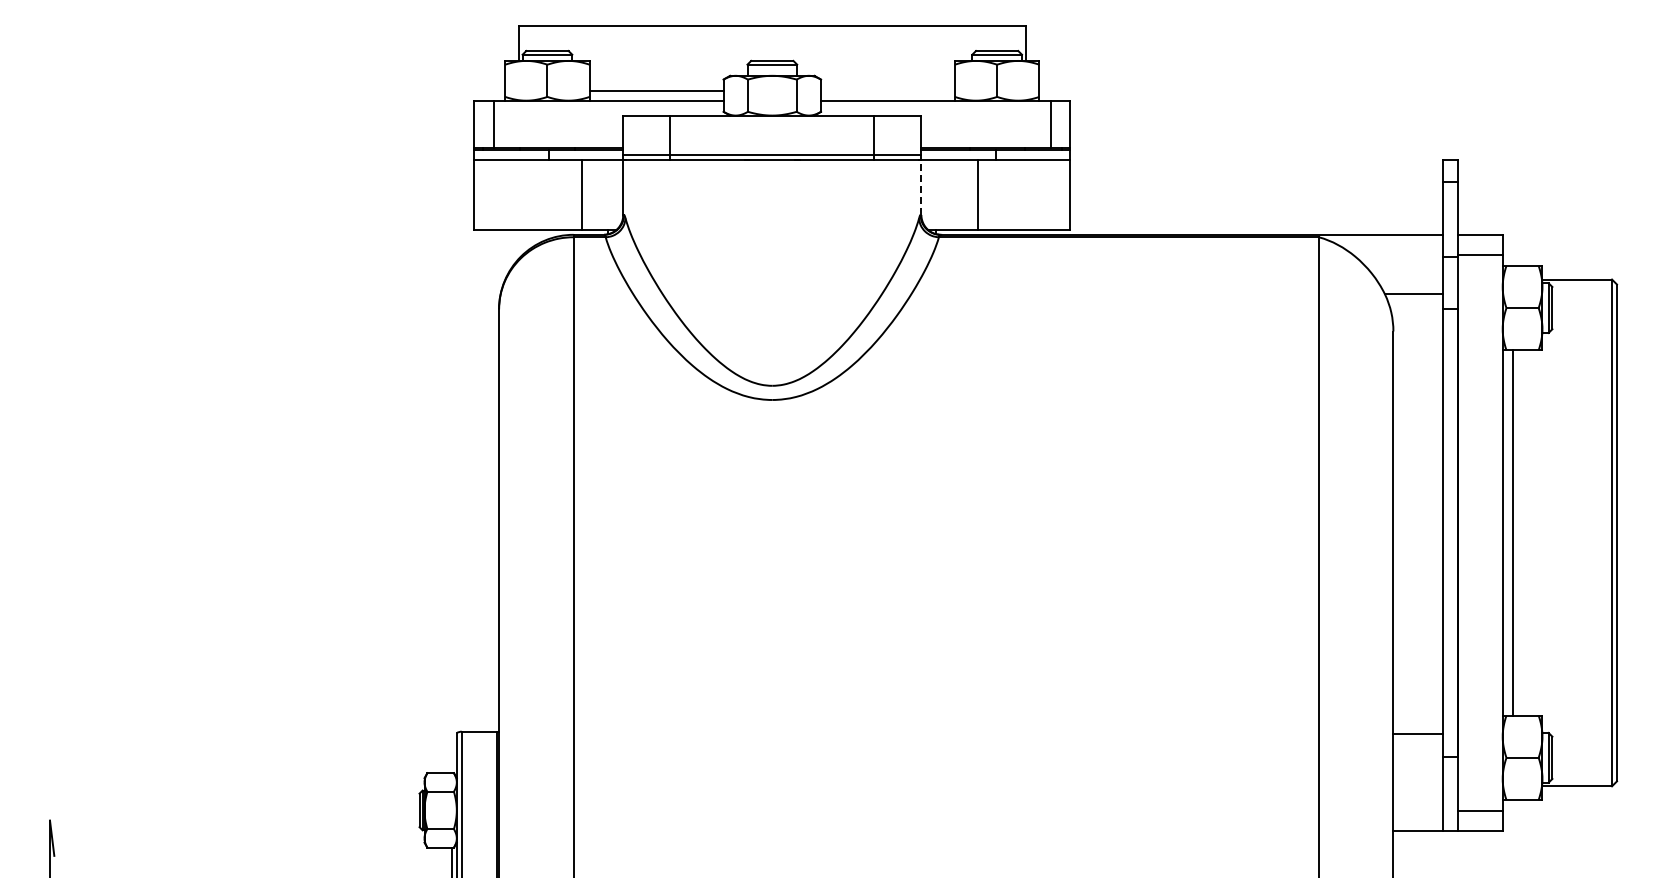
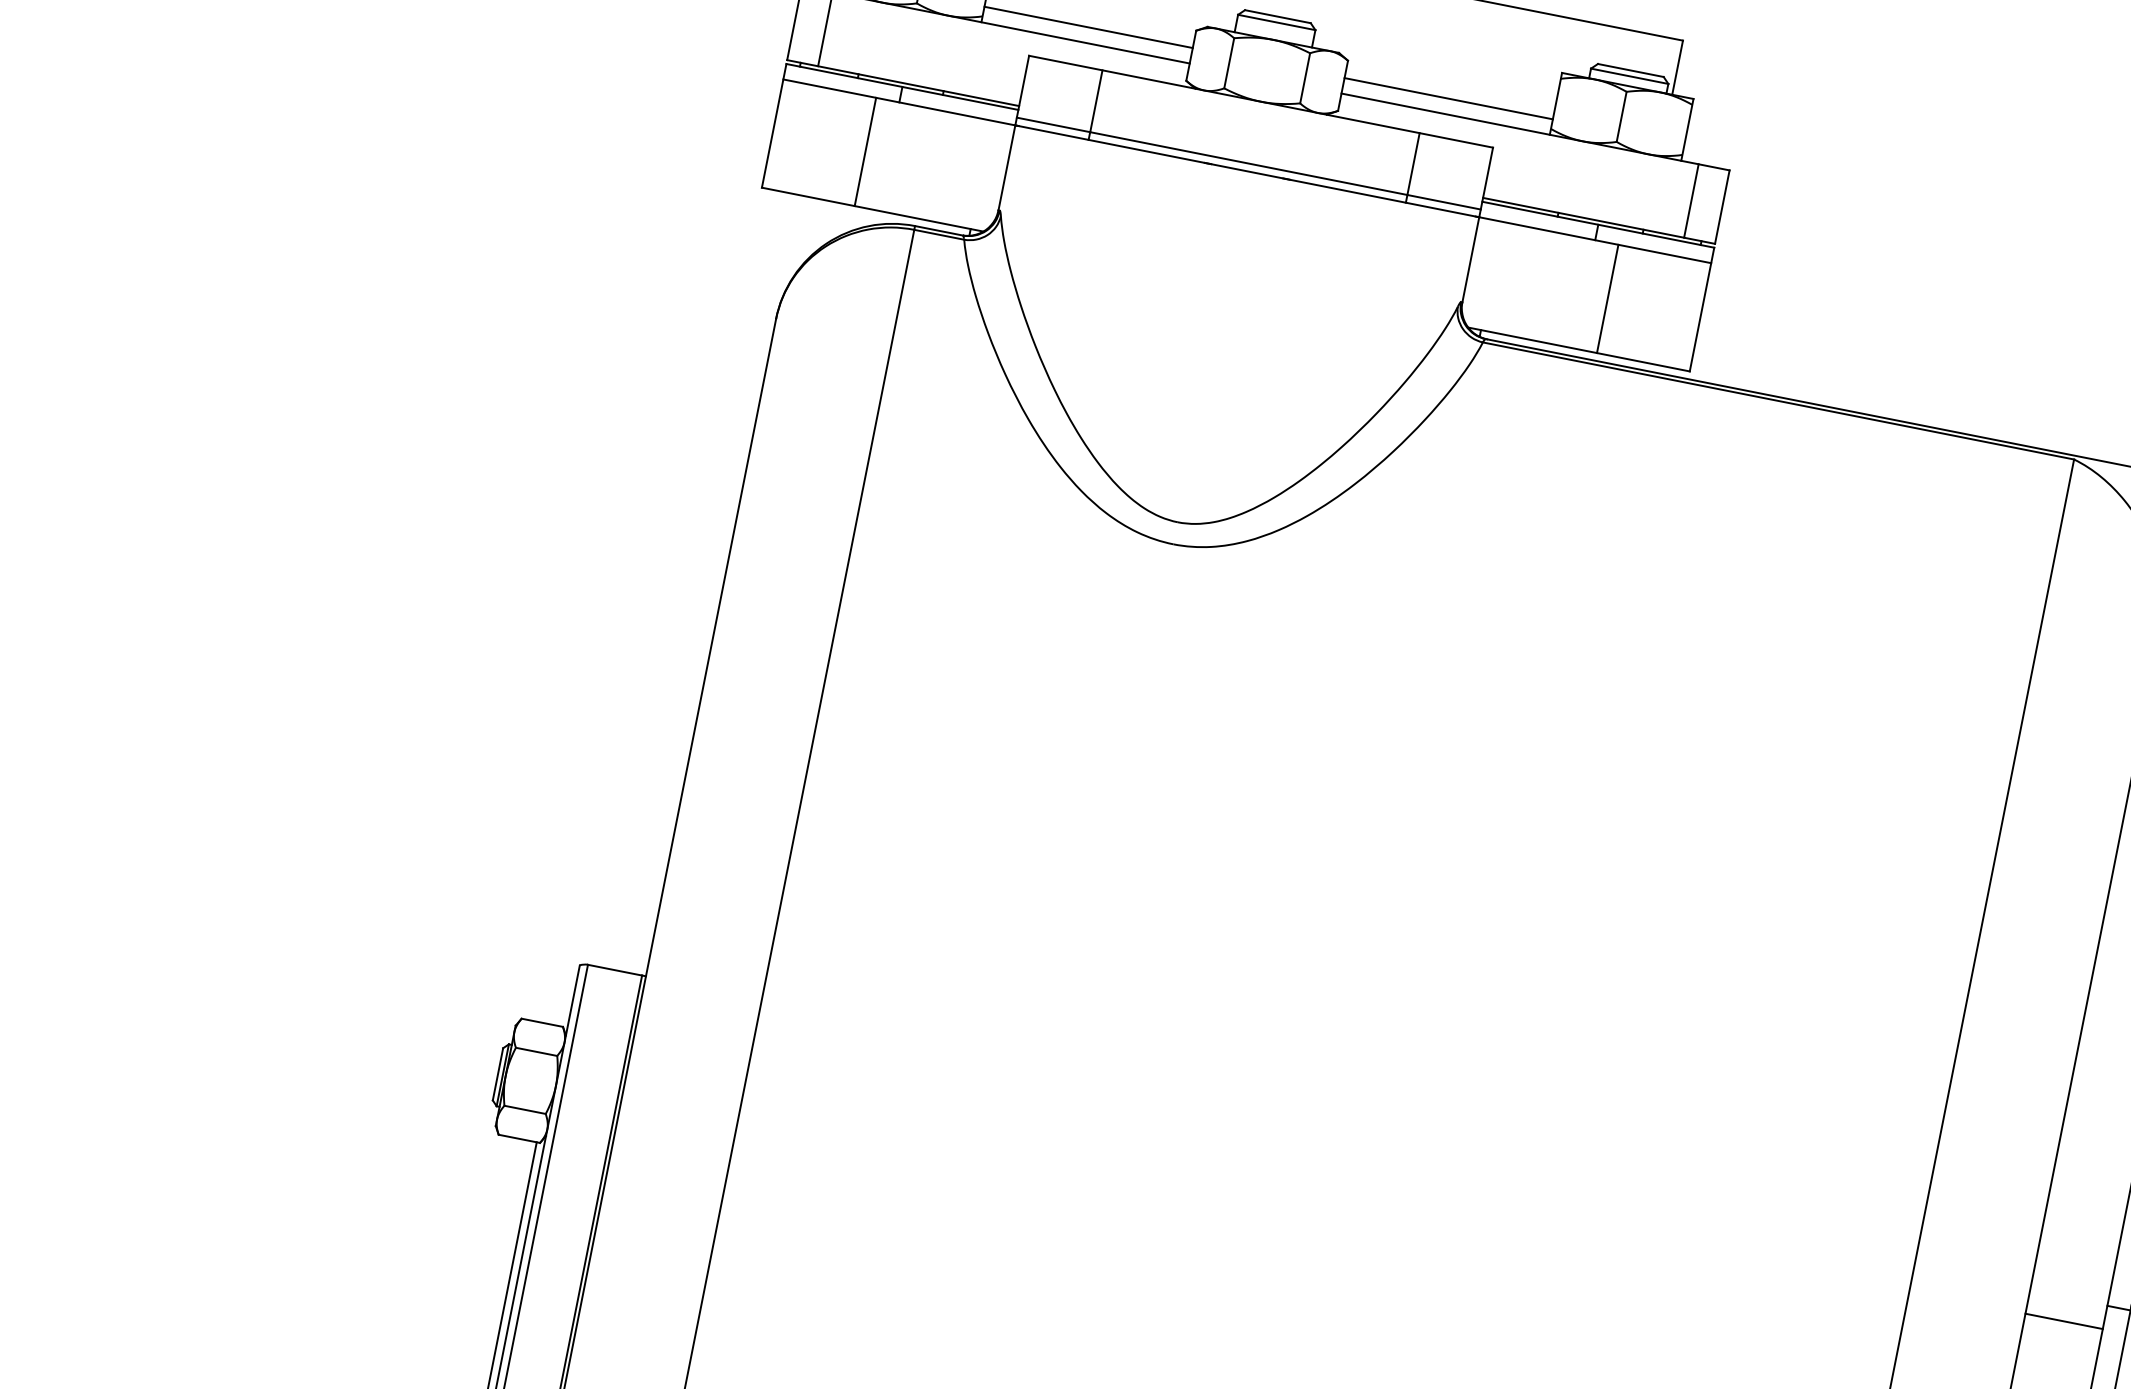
line: (887, 90) -> (1448, 98), added
line: (921, 187) -> (1471, 259), dashed -> solid
line: (581, 194) -> (865, 150), moved
line: (977, 194) -> (1607, 297), moved
line: (1418, 734) -> (2064, 1321), moved

